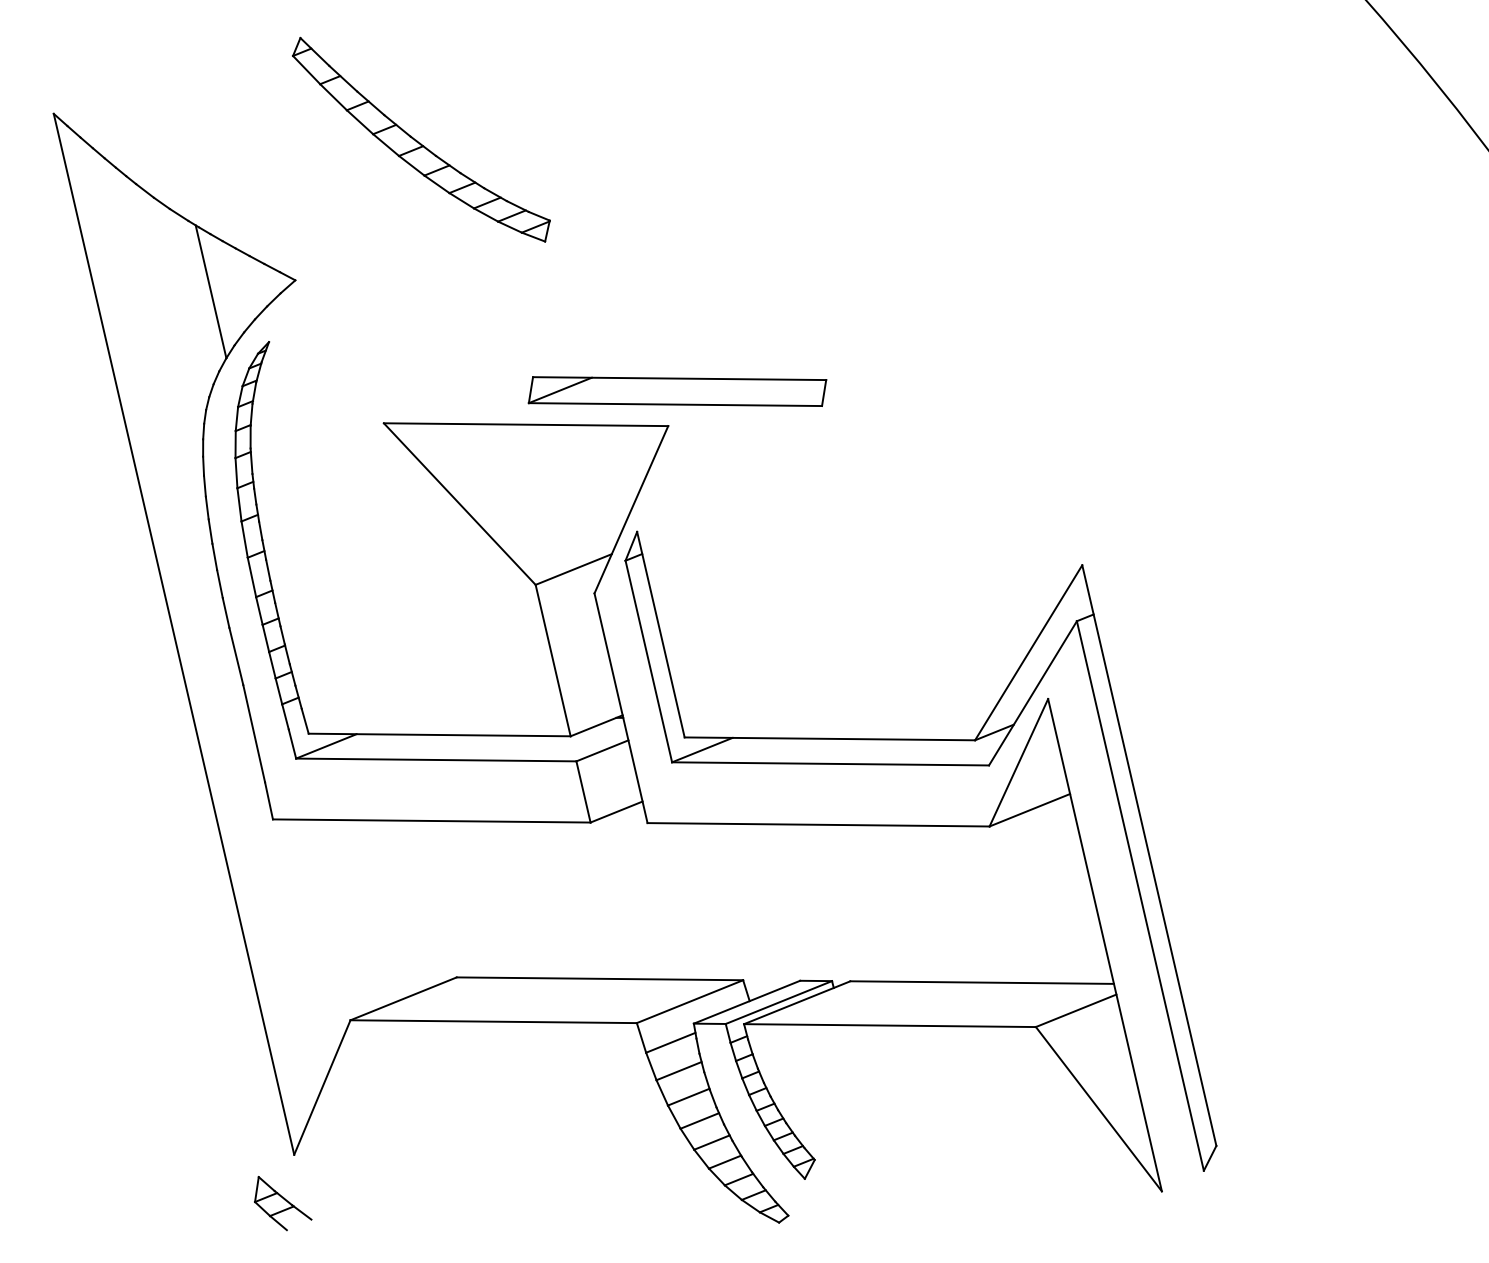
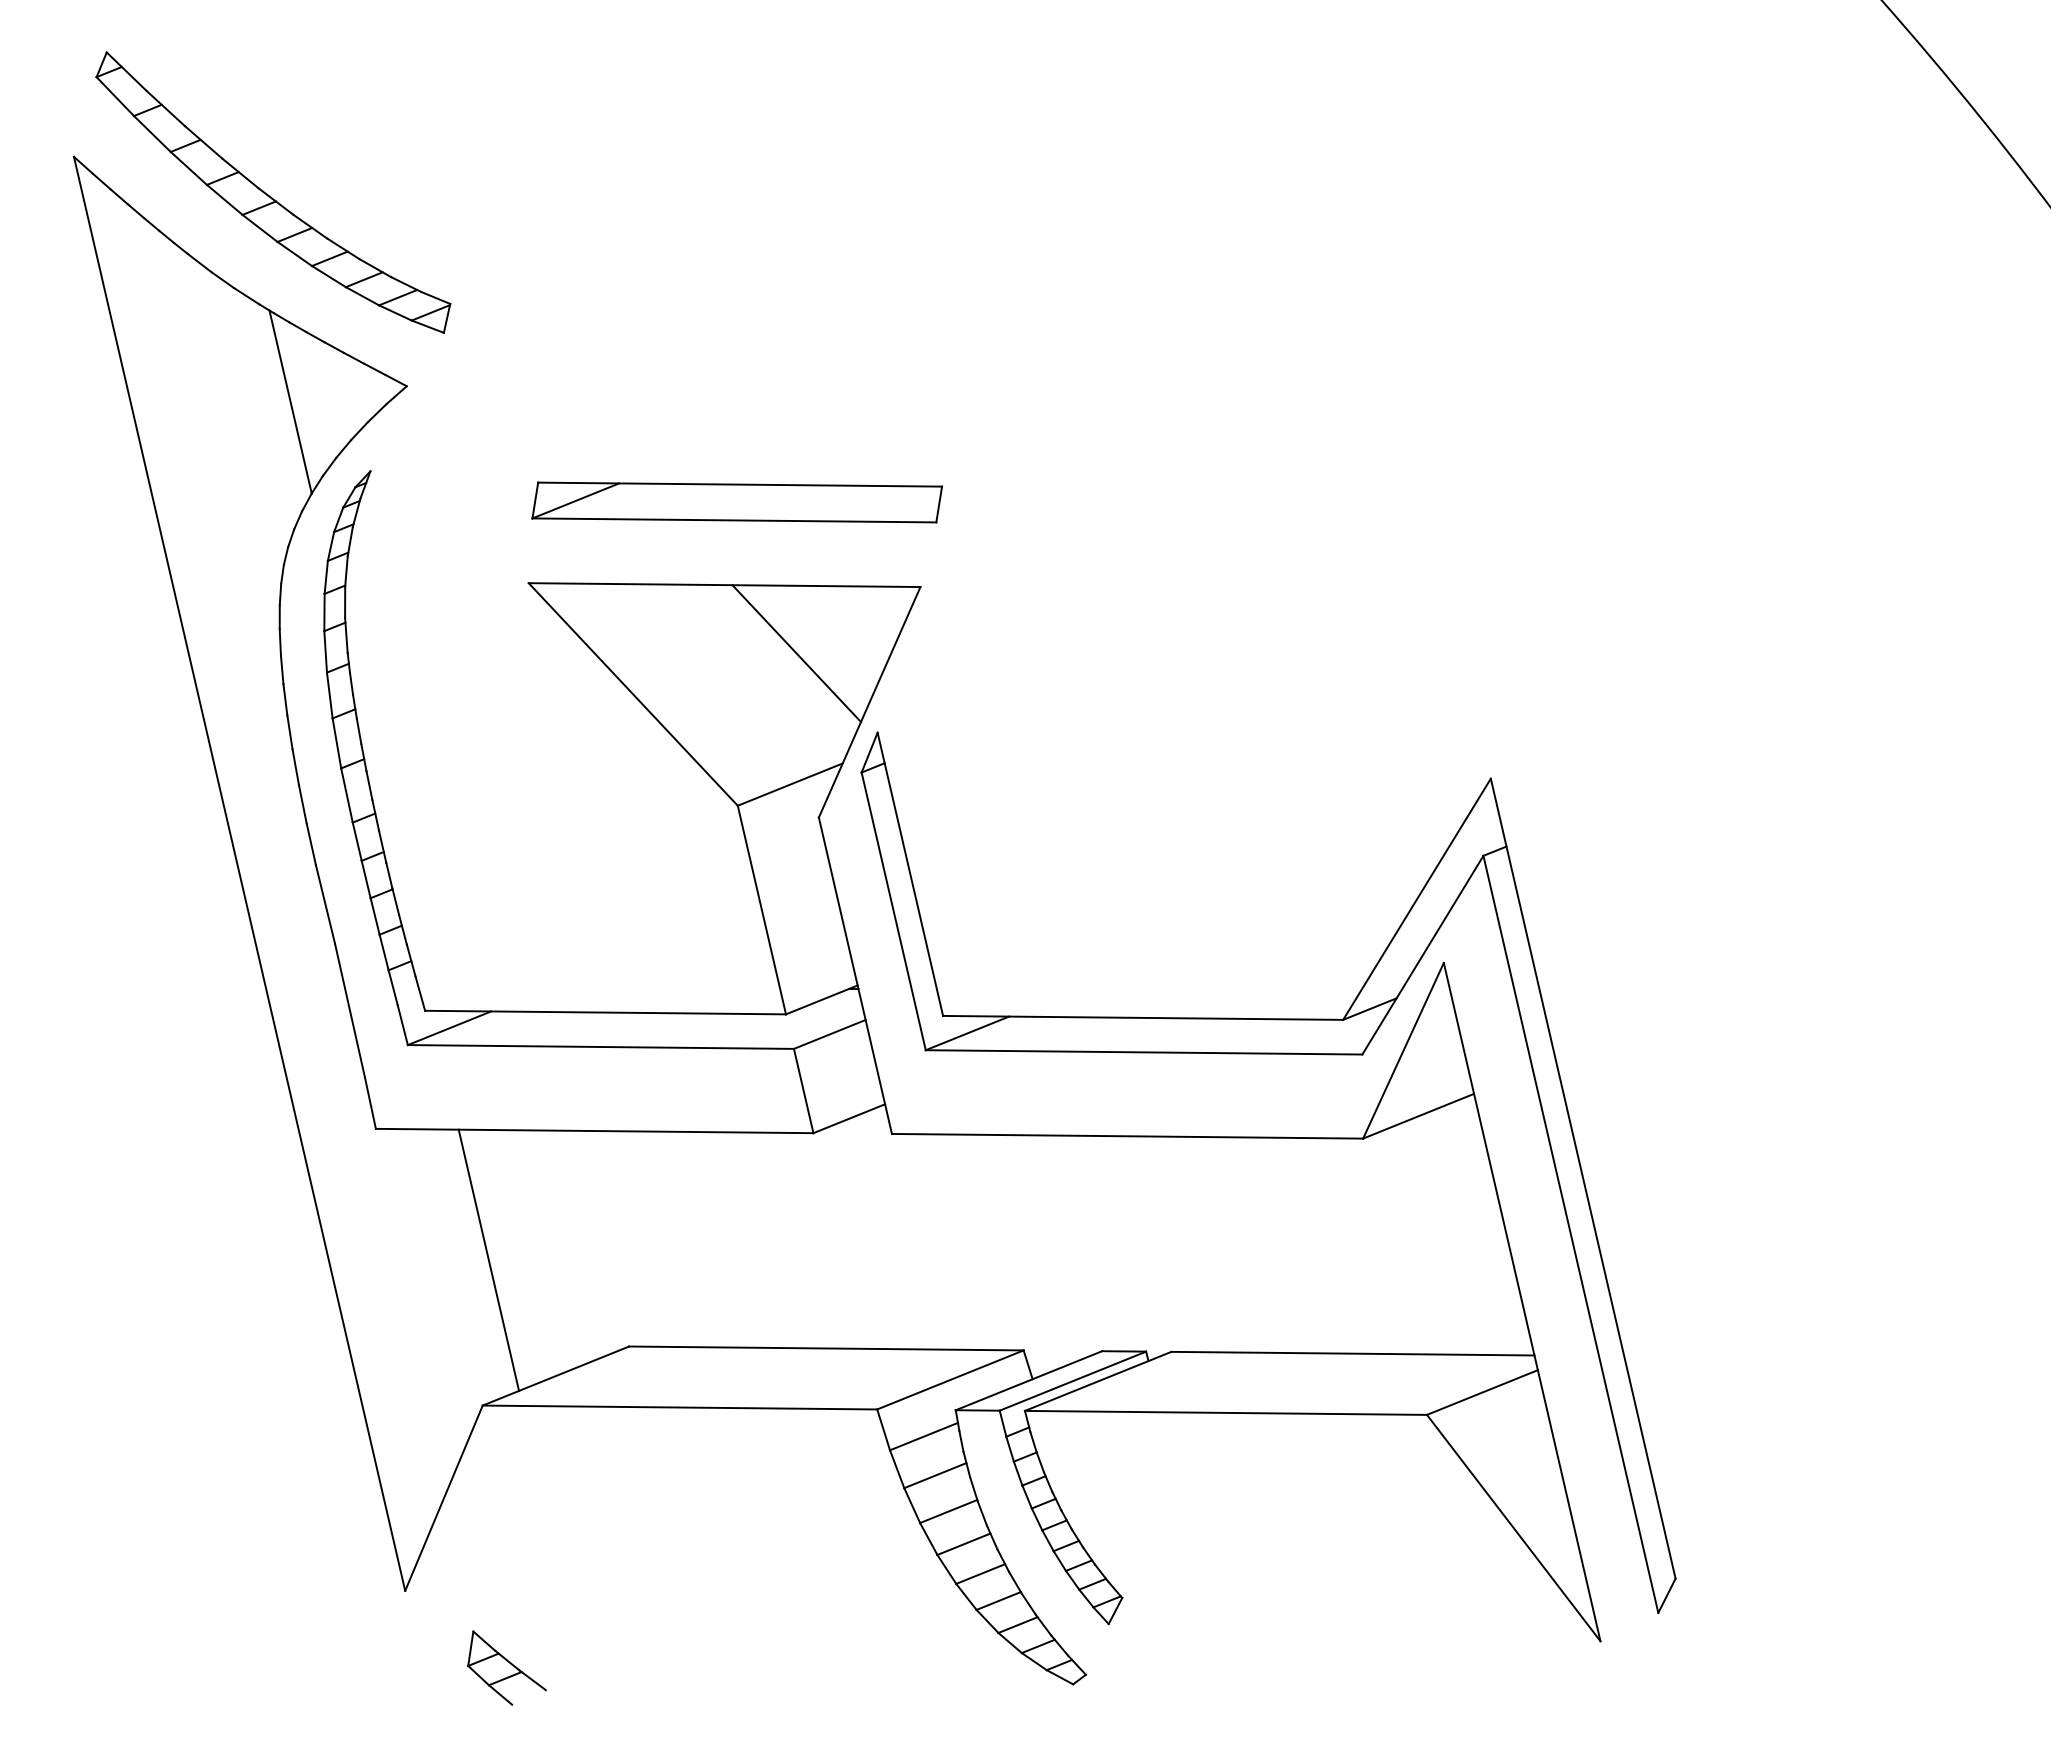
part: (421, 139) -> (273, 192), moved
part: (676, 391) -> (736, 502), moved
line: (578, 474) -> (796, 653), added
line: (354, 914) -> (488, 1259), added
part: (282, 1203) -> (506, 1667), moved

